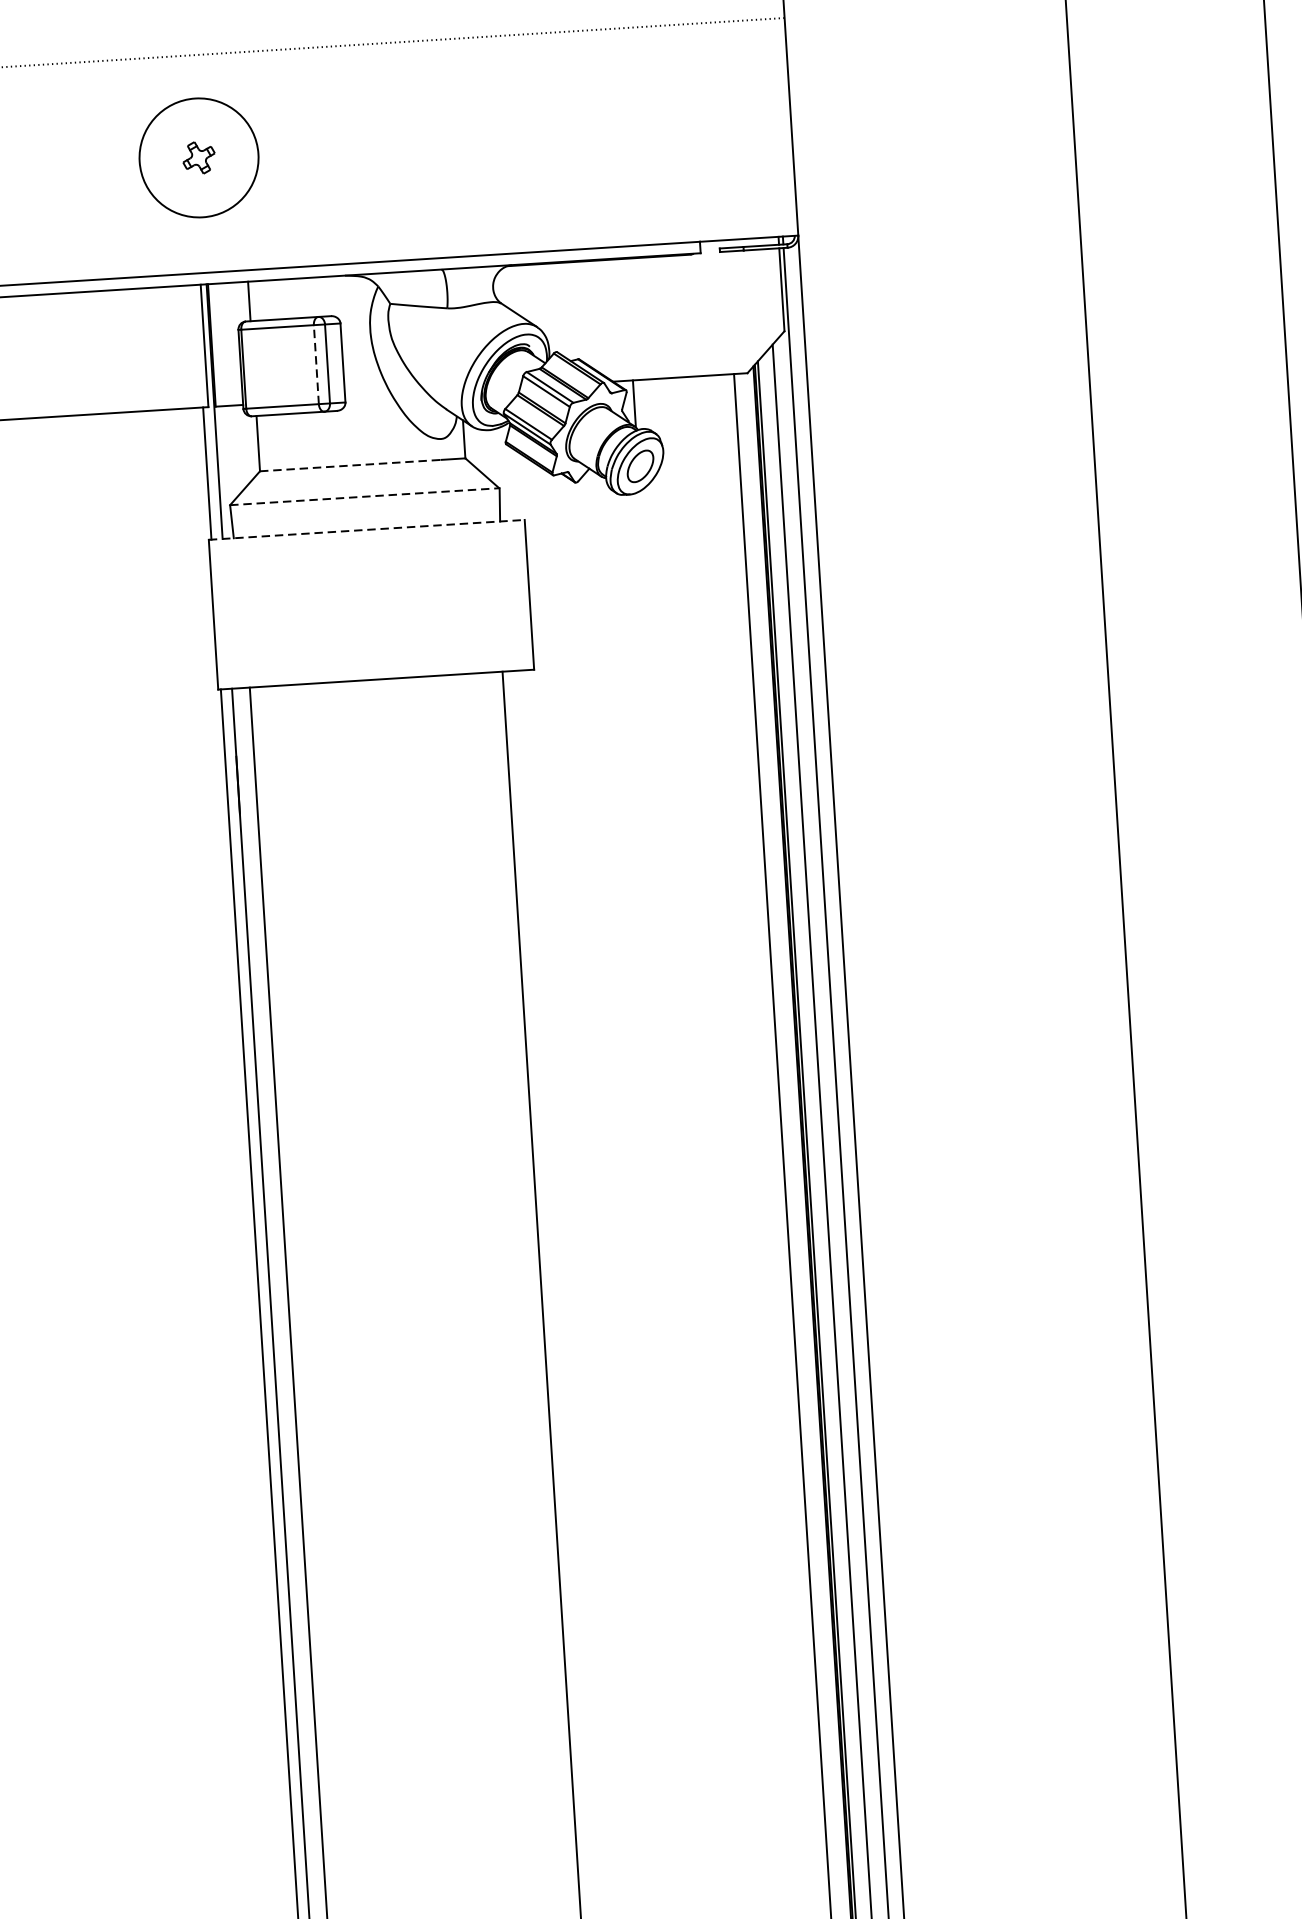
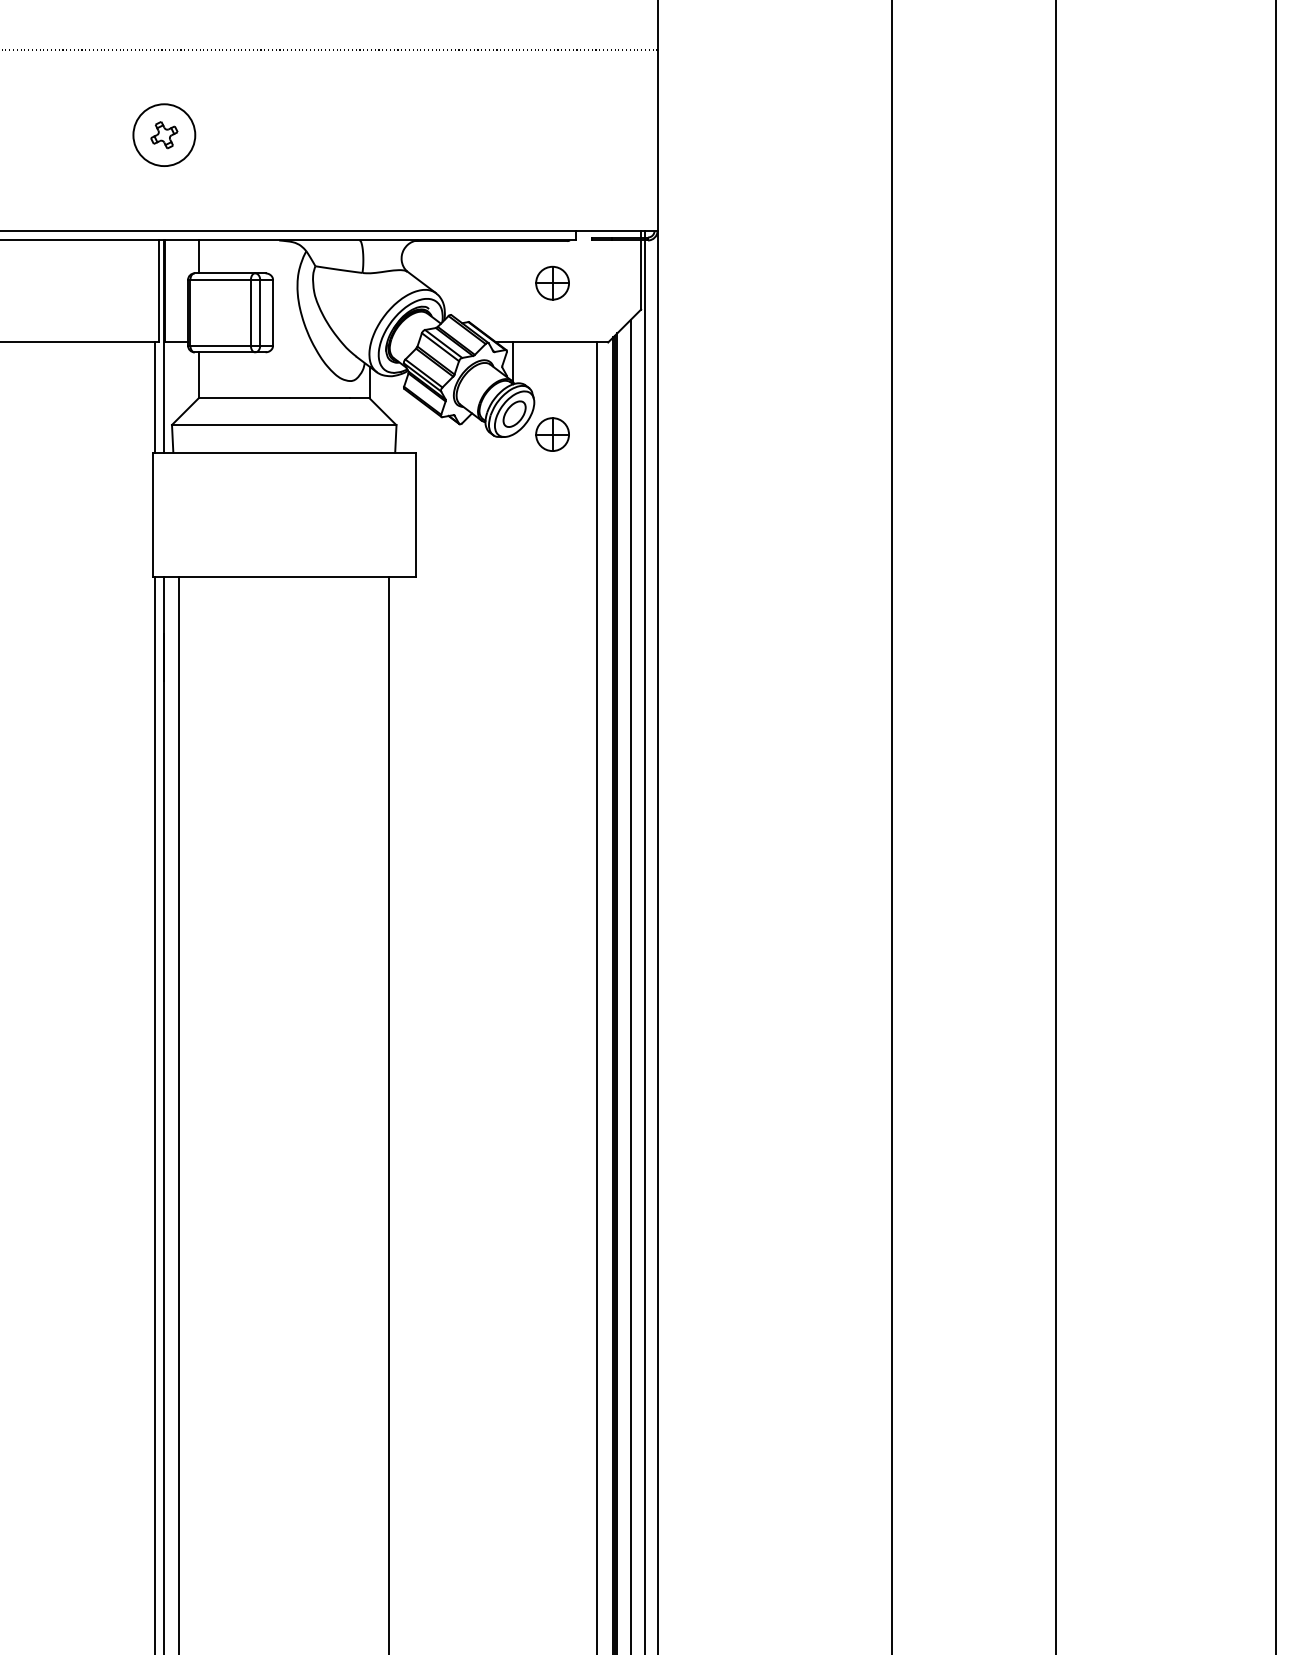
circle: (199, 158) -> (164, 135), size x0.62
part: (676, 305) -> (552, 282), added
line: (315, 364) -> (250, 312), dashed -> solid
line: (351, 465) -> (274, 398), dashed -> solid
part: (687, 487) -> (552, 434), added
line: (365, 496) -> (284, 424), dashed -> solid
line: (367, 529) -> (284, 452), dashed -> solid

